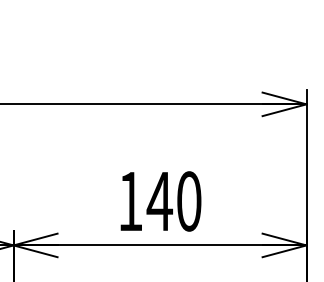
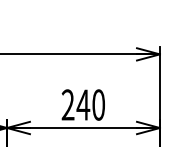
text: (129, 200) -> (67, 104), 140 -> 240

